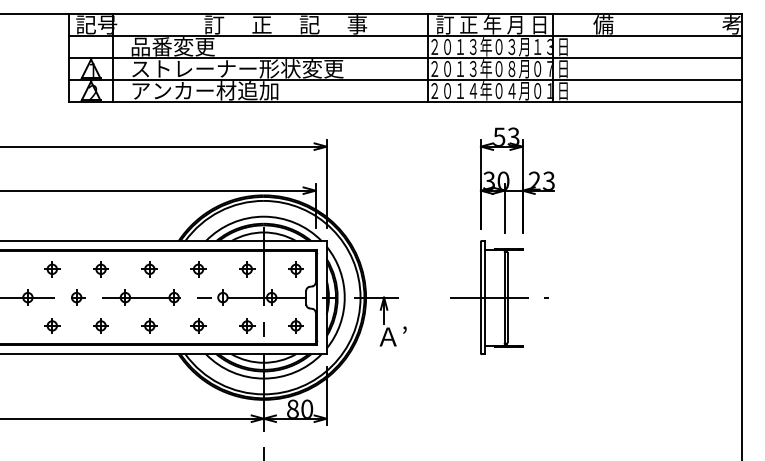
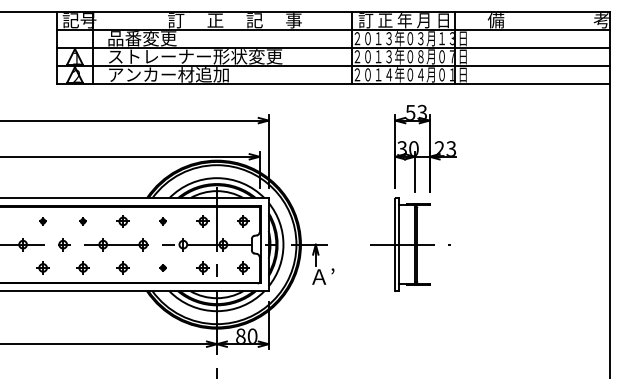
part: (51, 269) -> (42, 221), size x0.6
part: (100, 269) -> (82, 221), size x0.6
part: (197, 269) -> (162, 221), size x0.6
part: (197, 325) -> (162, 267), size x0.6

